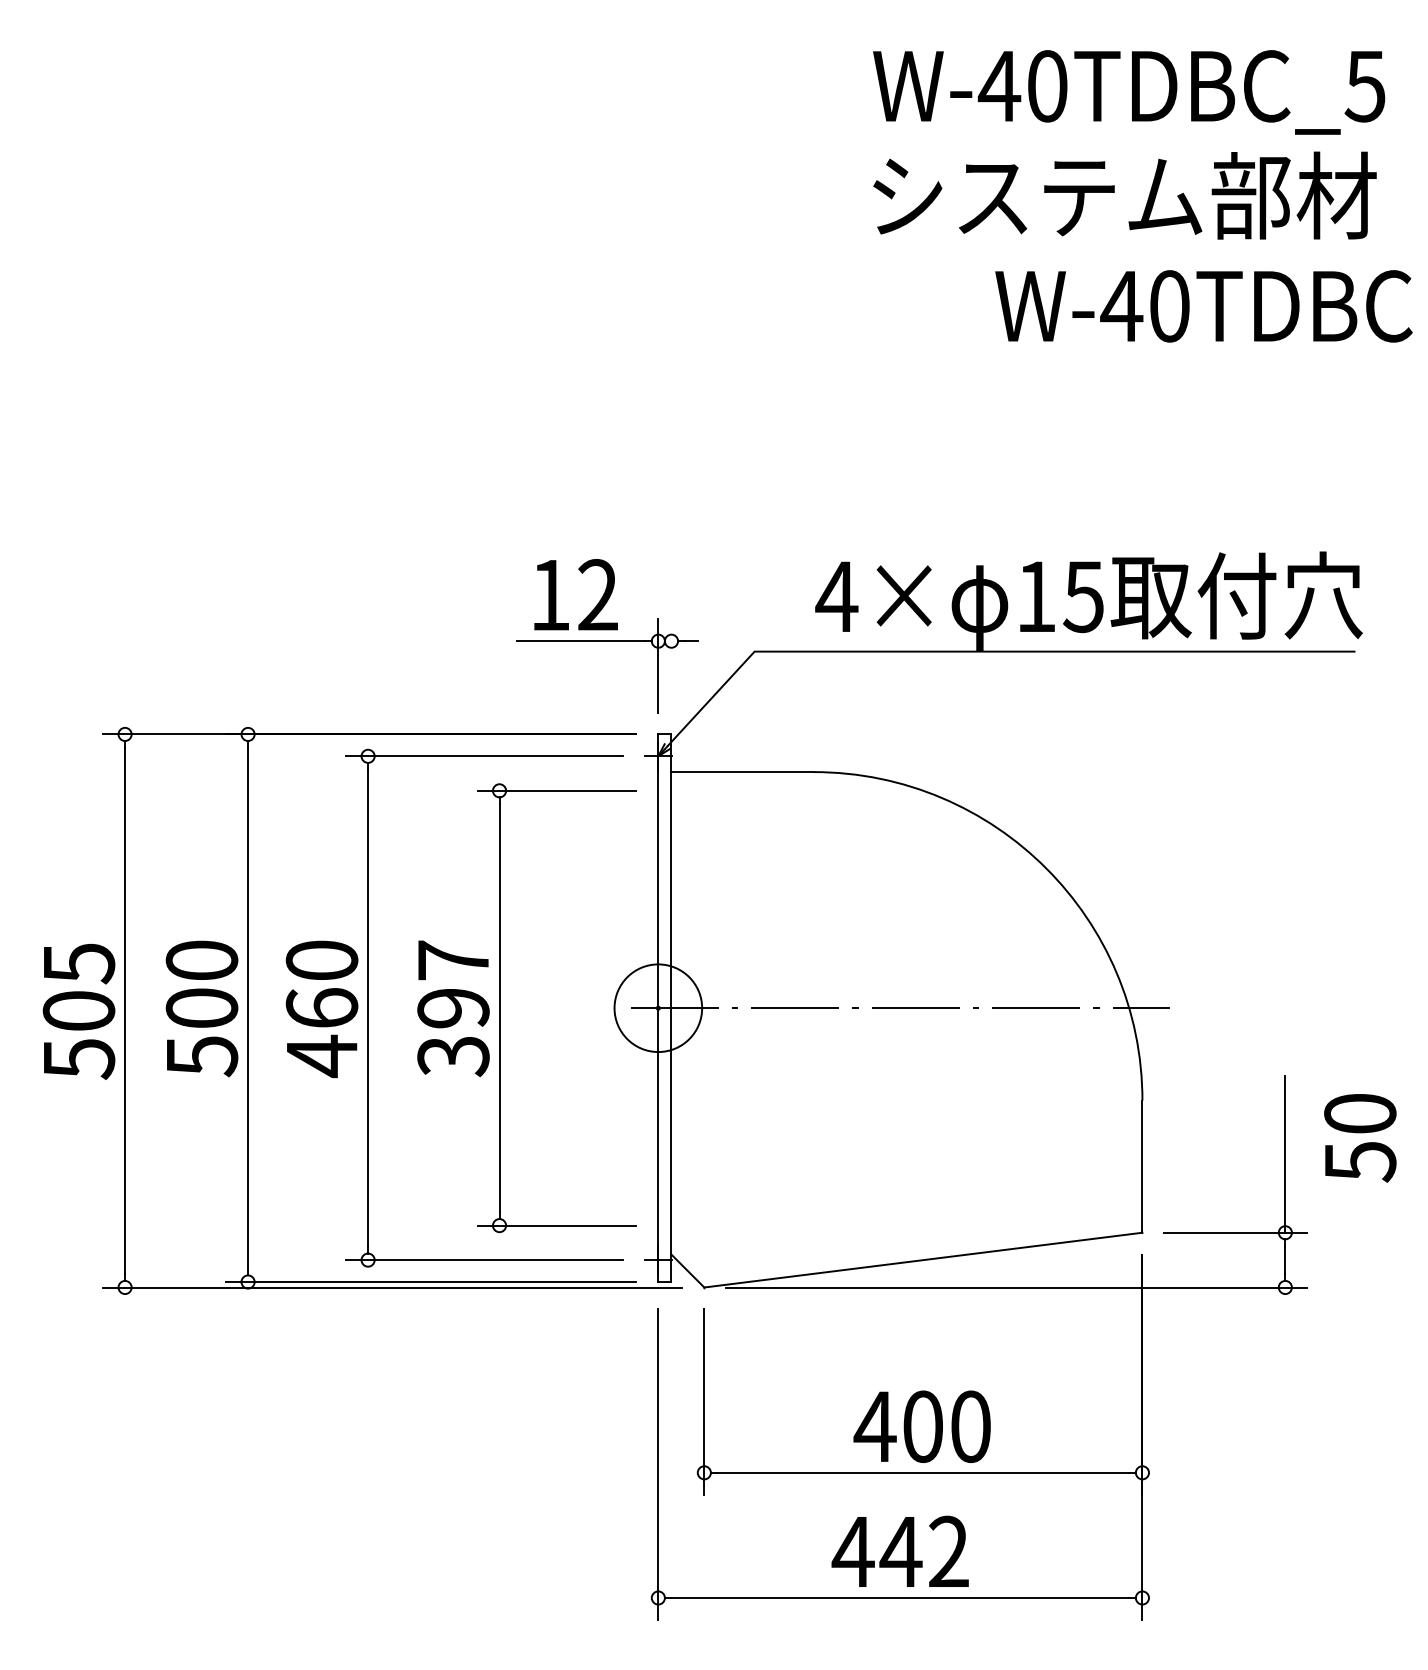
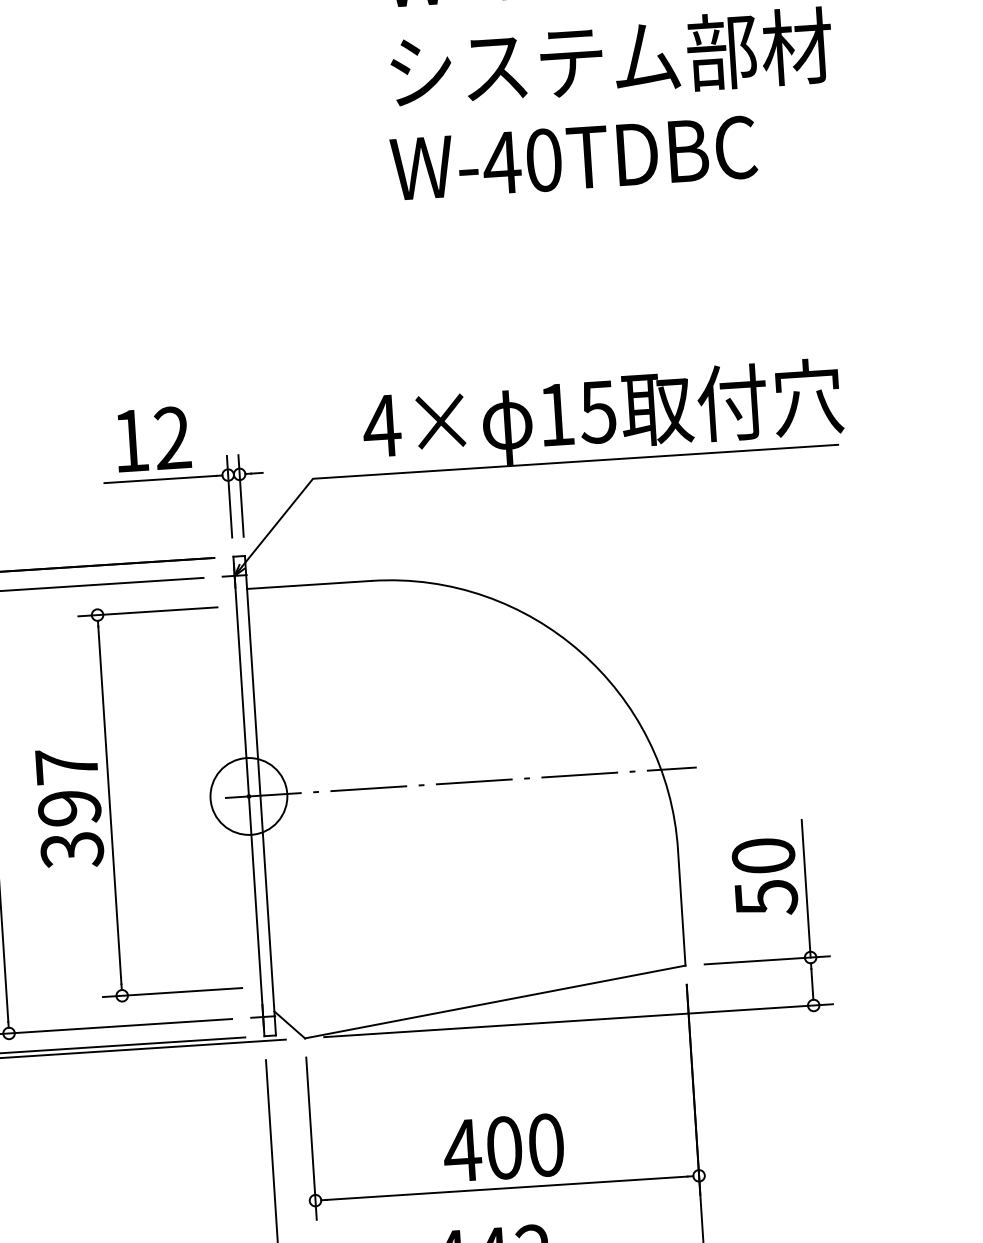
text: (1203, 306) -> (573, 158), moved
line: (671, 665) -> (241, 495), added
text: (1360, 1138) -> (765, 877), moved

